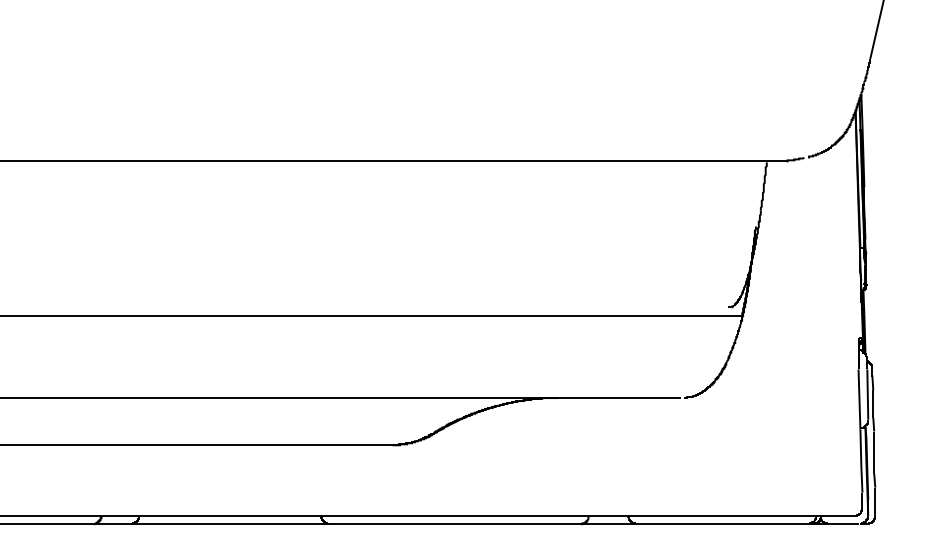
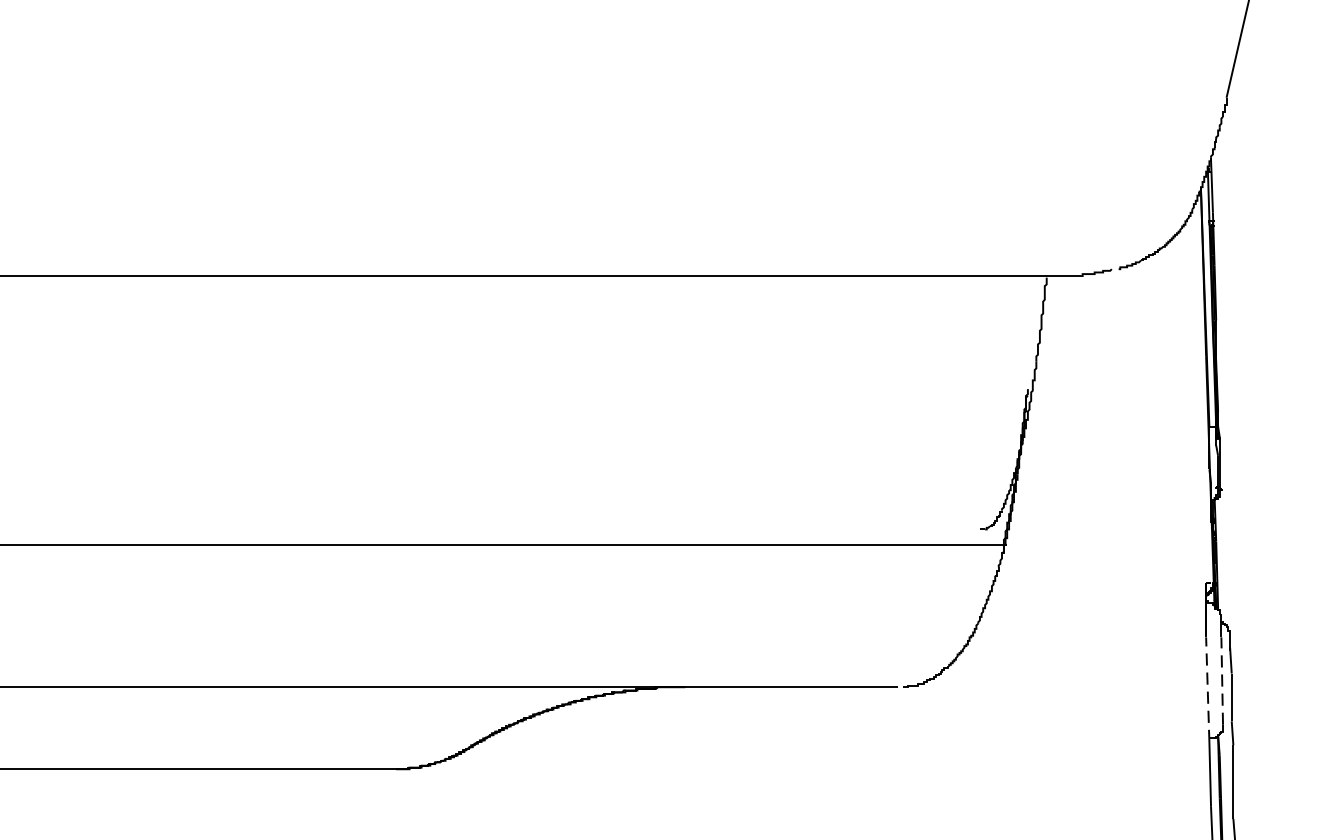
line: (867, 394) -> (1221, 680), solid -> dashed
line: (859, 399) -> (1207, 689), solid -> dashed

